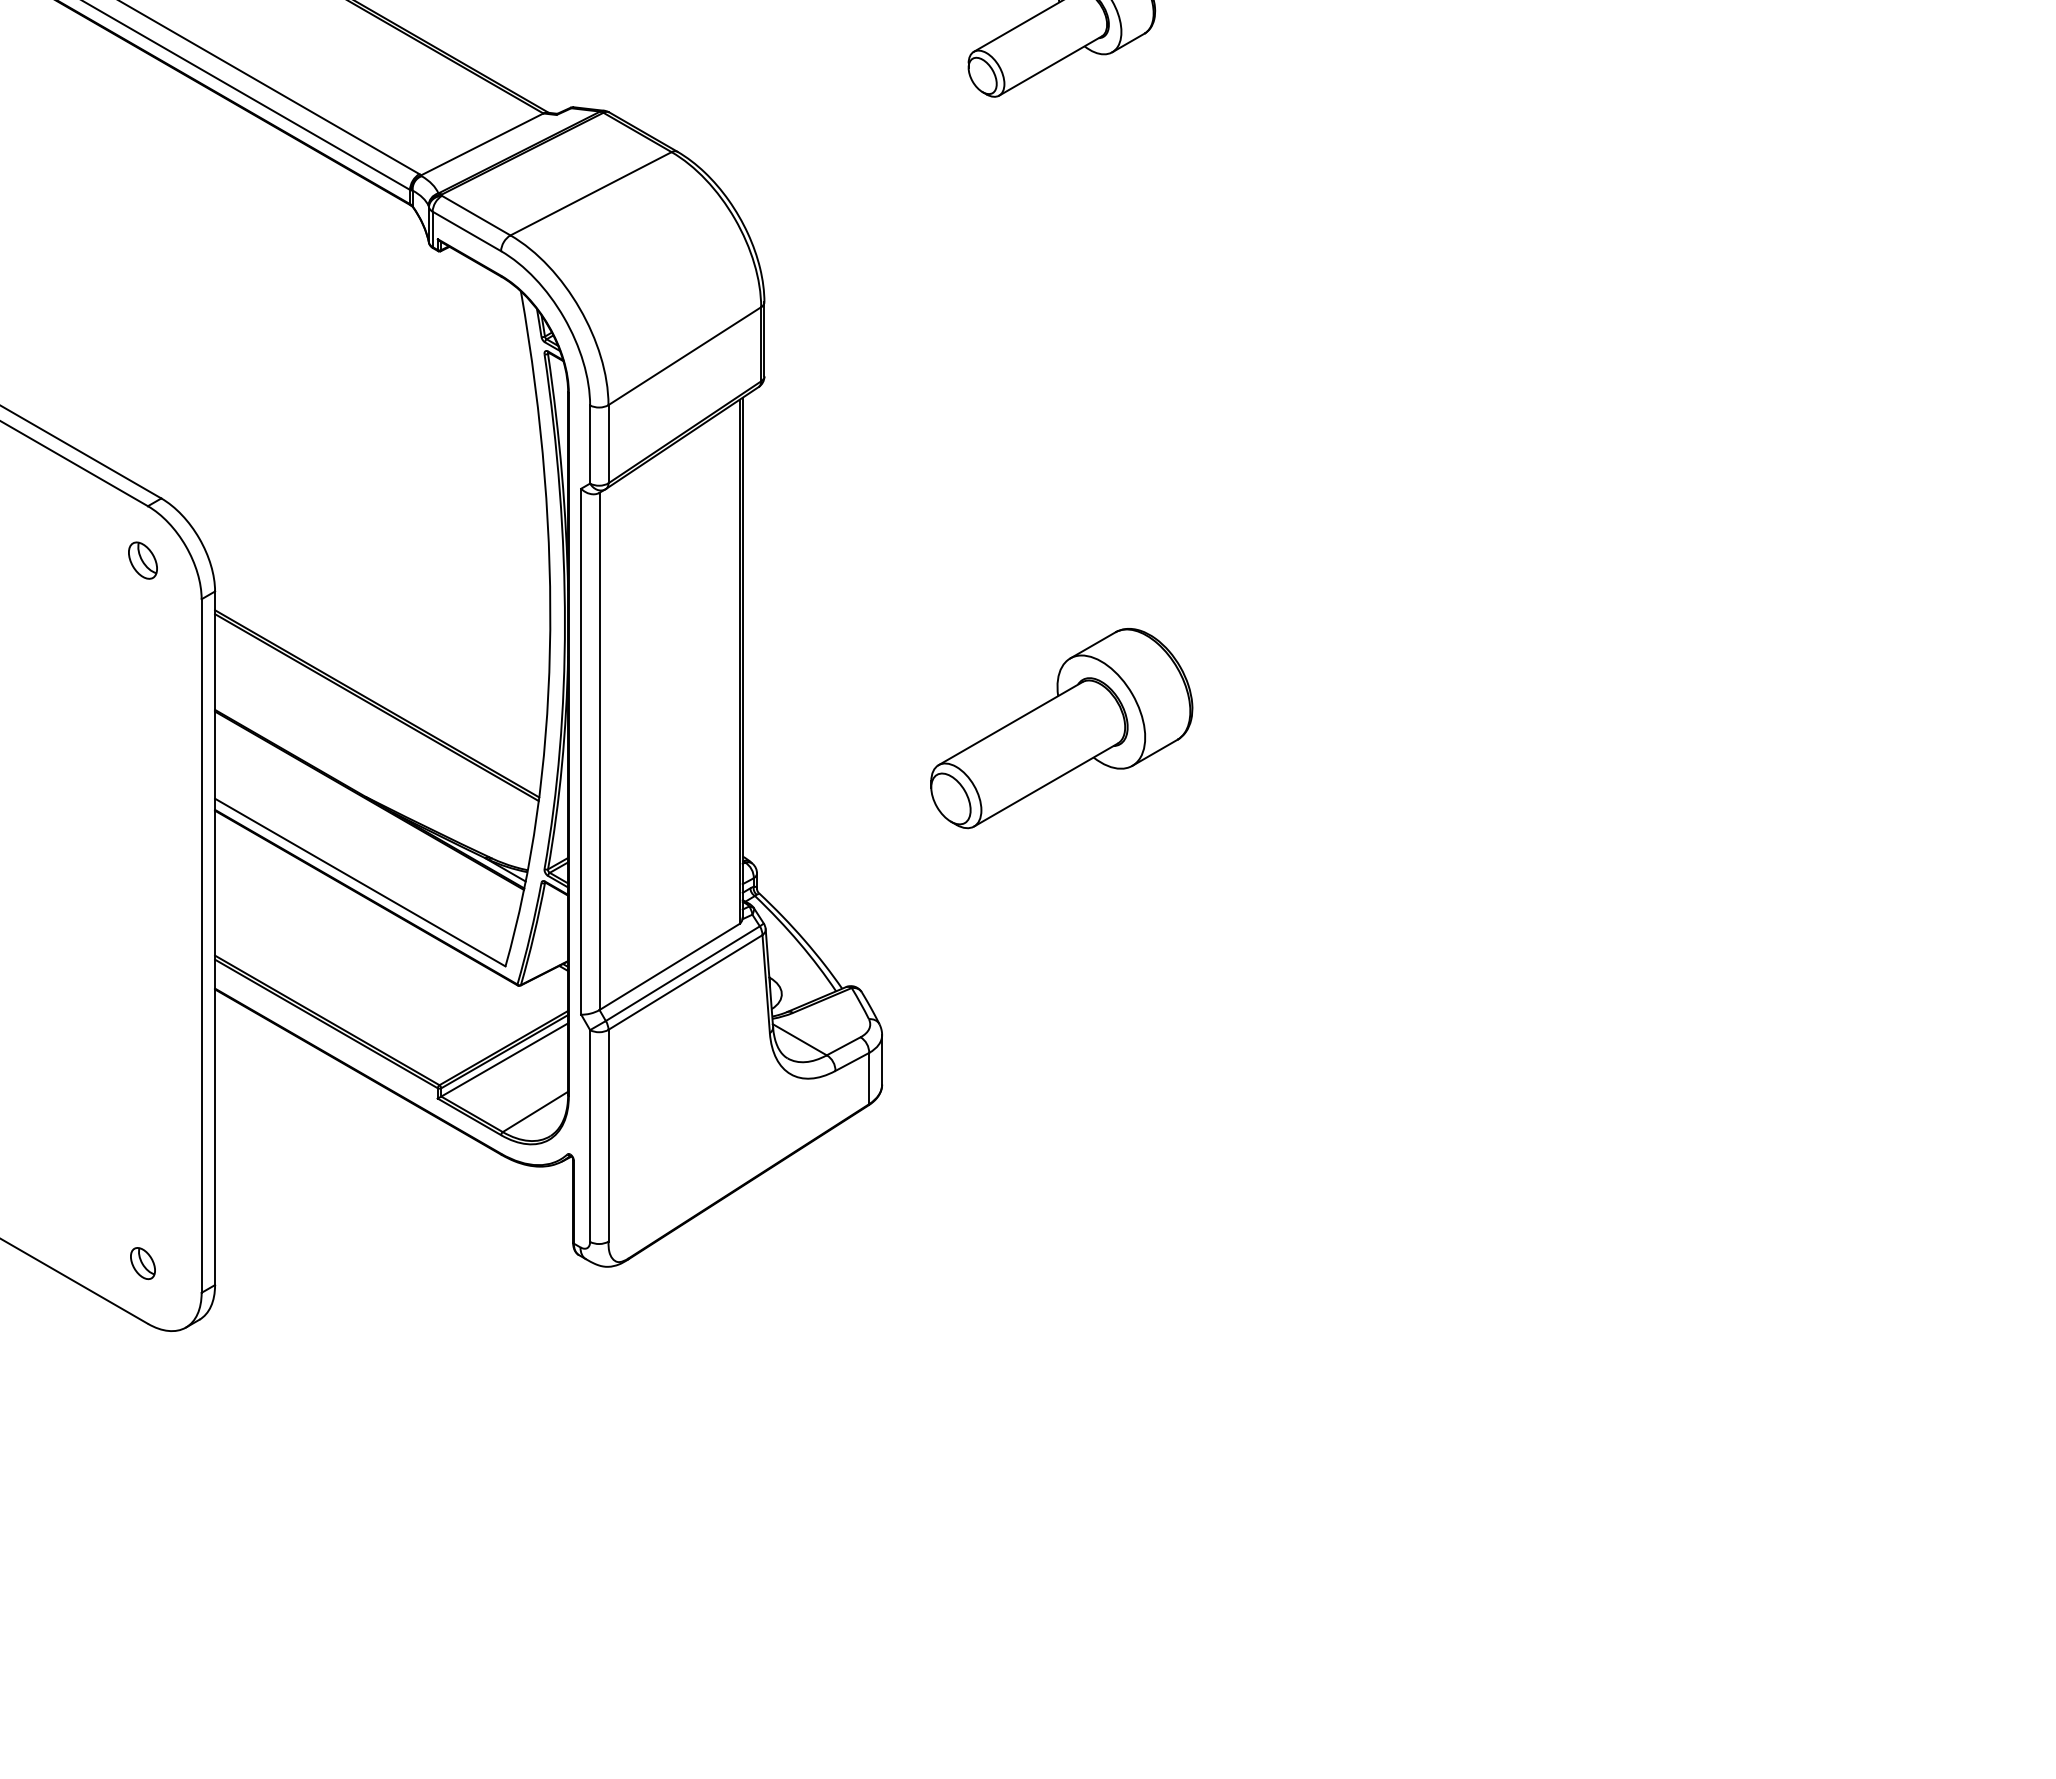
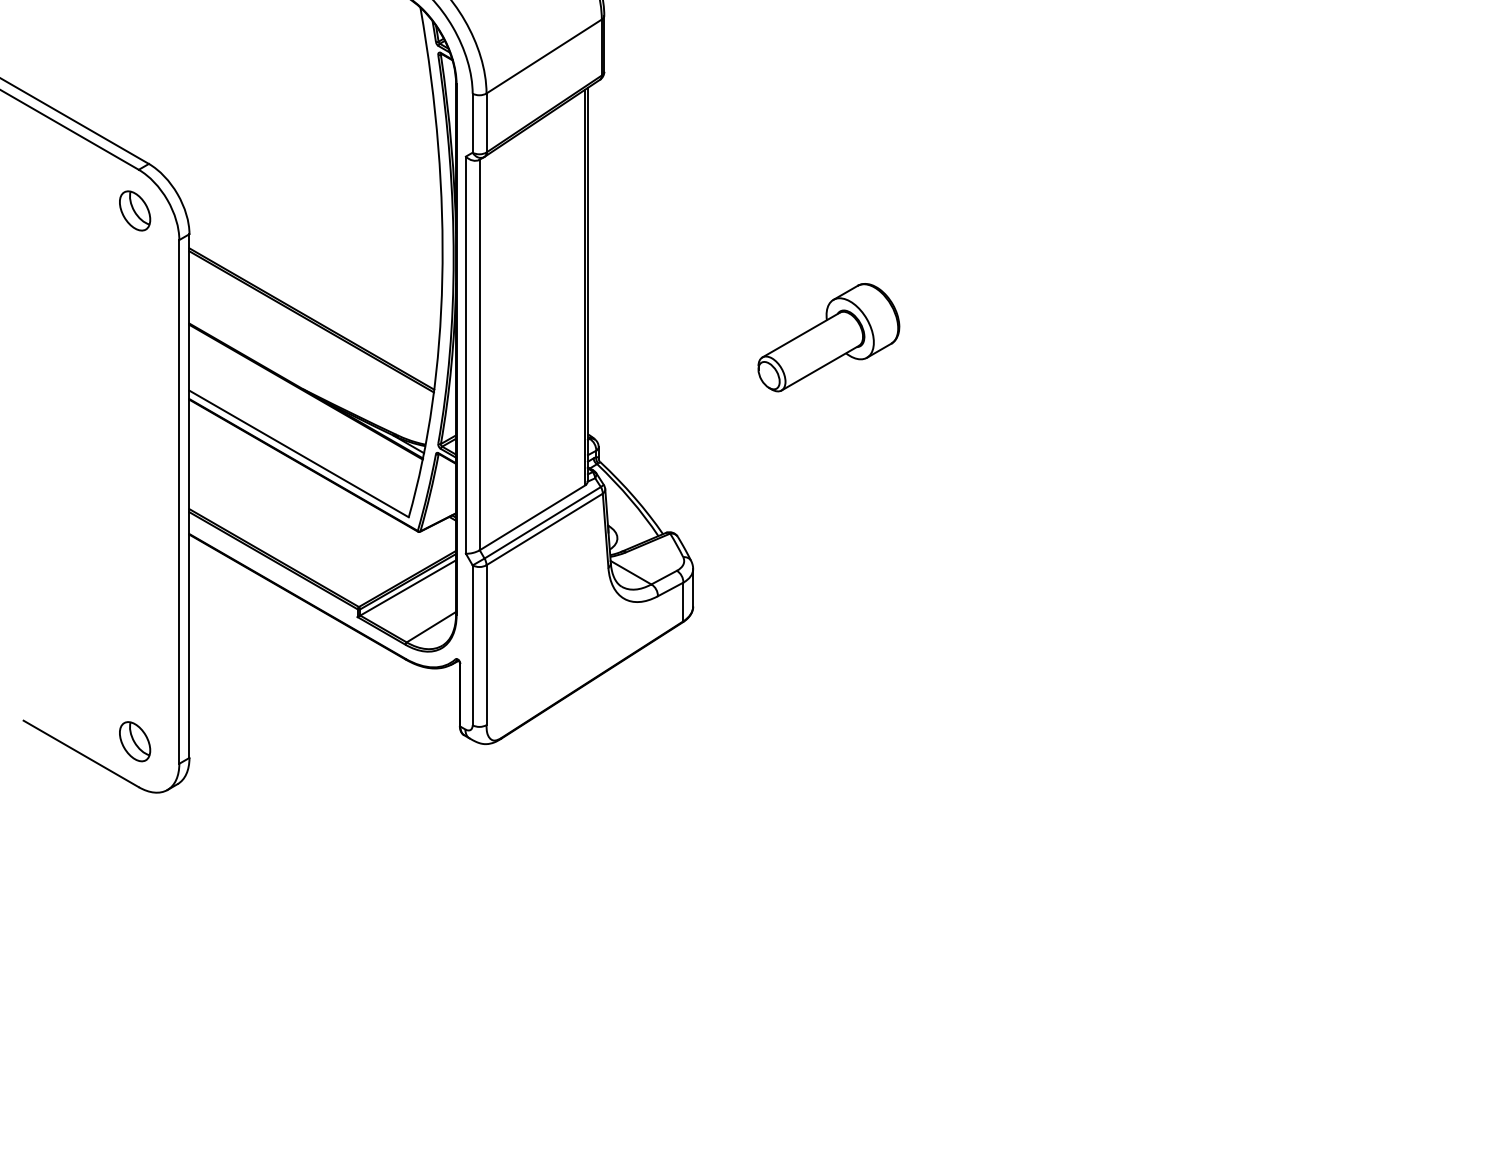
part: (142, 560) -> (134, 210), size x1.43
part: (1061, 728) -> (828, 337), size x0.71
part: (142, 1263) -> (134, 741), size x1.67

